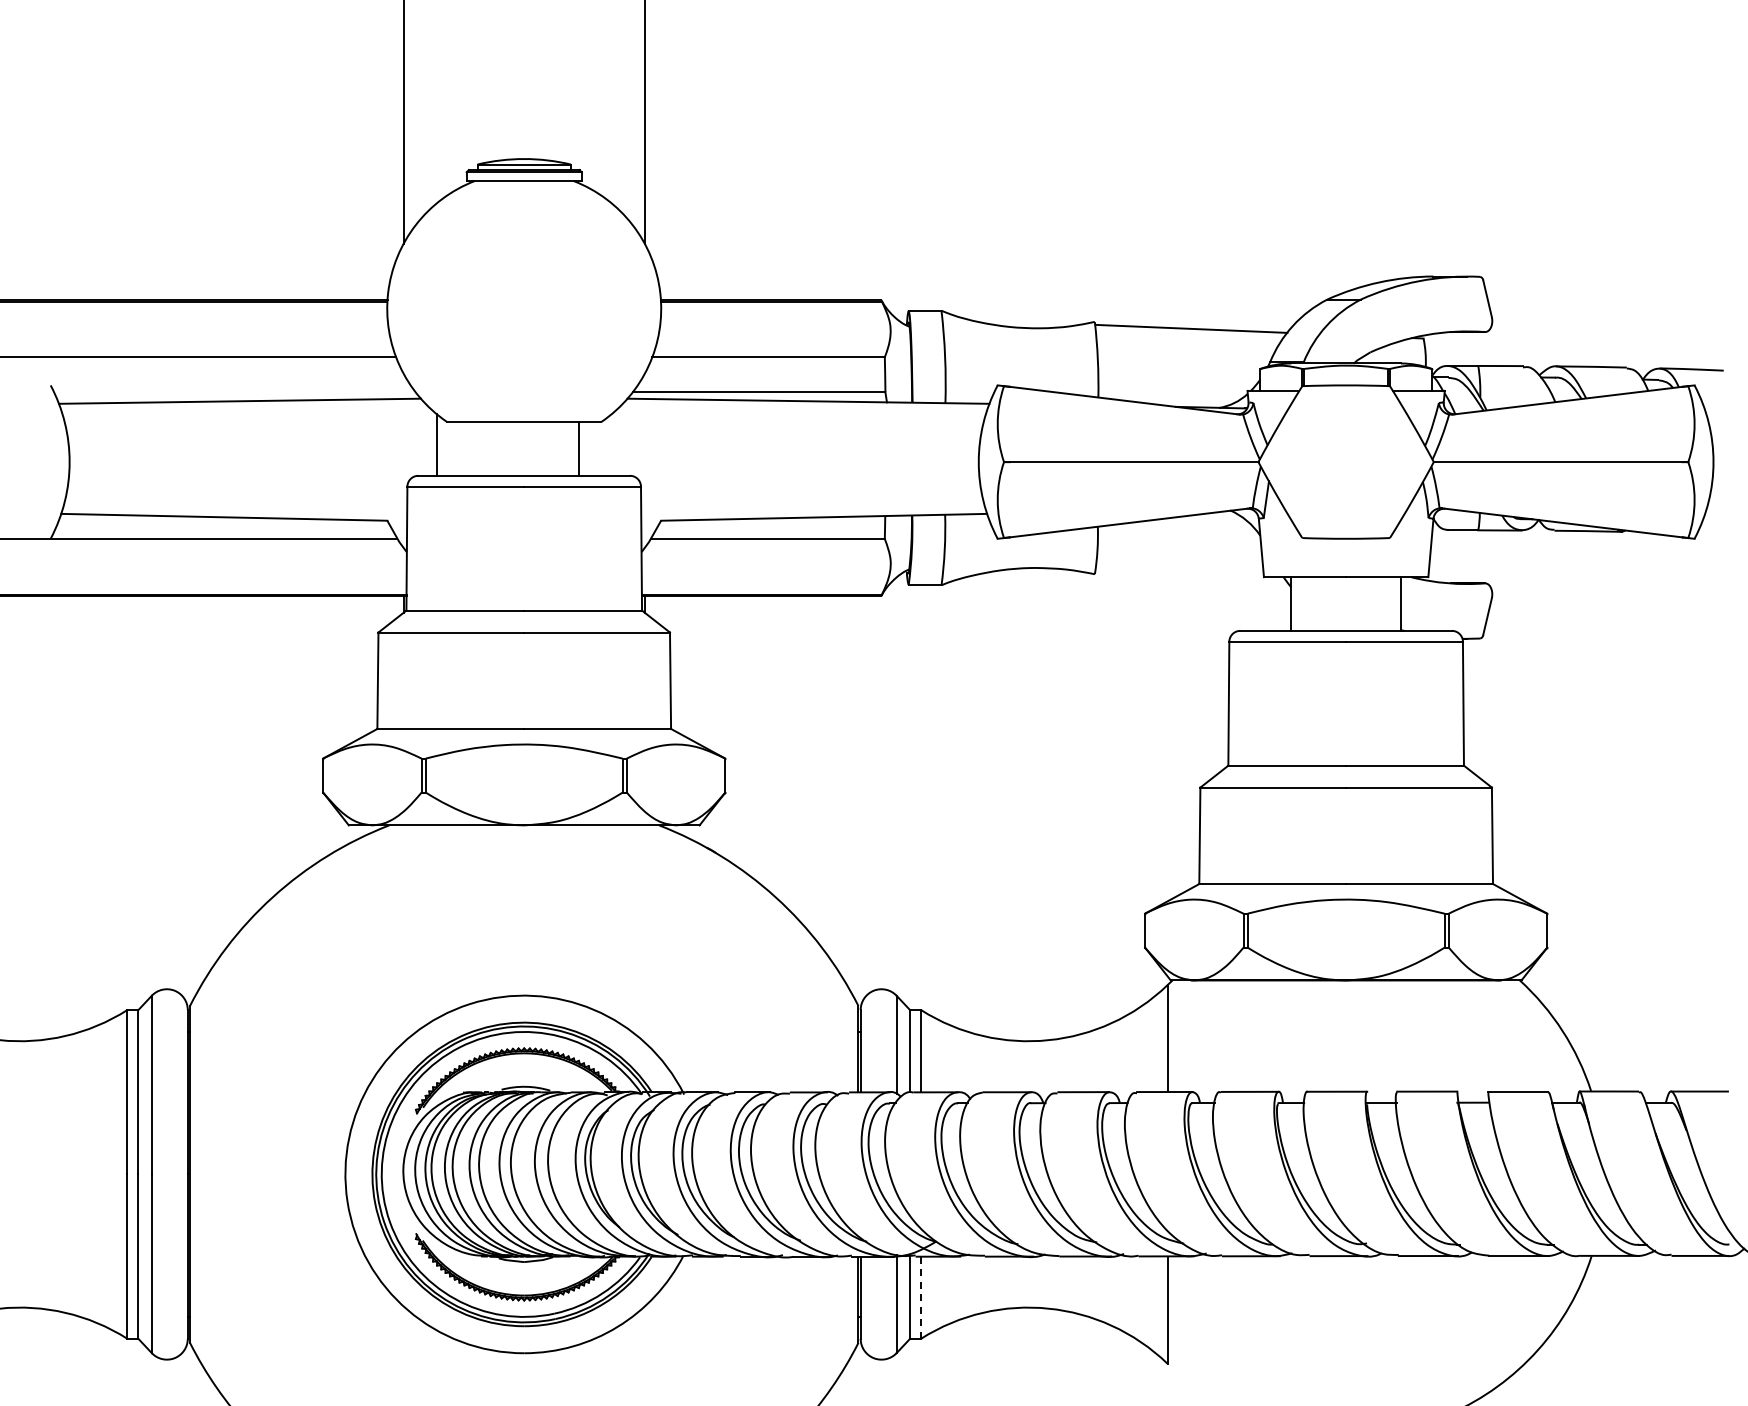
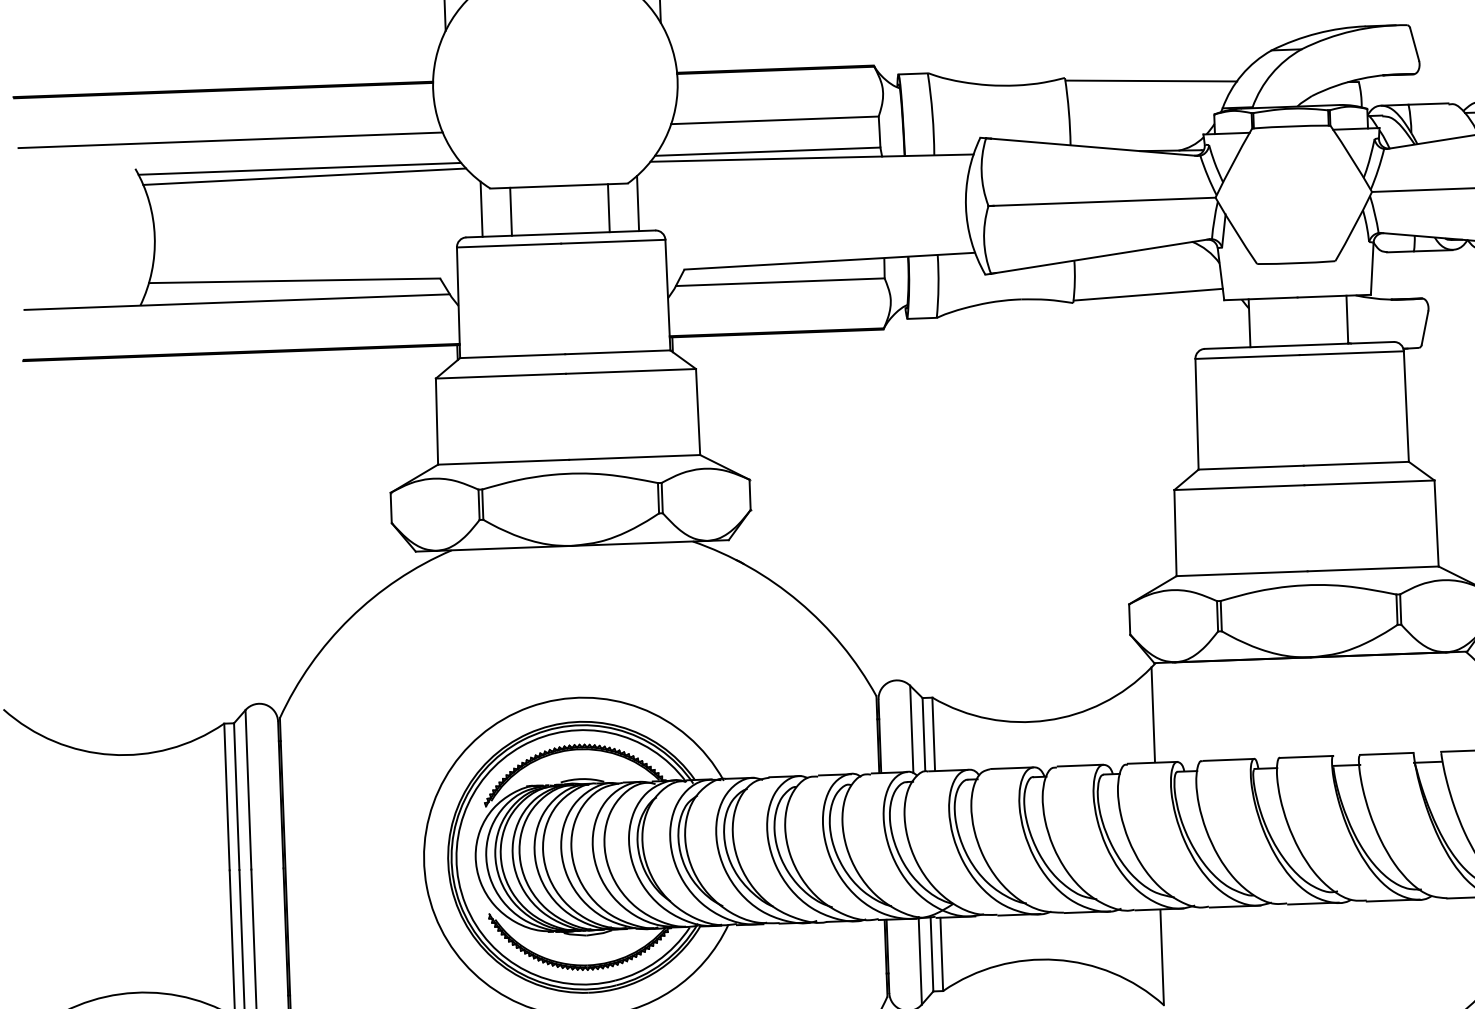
line: (234, 392) -> (299, 169), added
line: (611, 444) -> (637, 203), added
line: (469, 448) -> (511, 211), added
line: (1178, 567) -> (1147, 294), added
line: (921, 1298) -> (942, 955), dashed -> solid

